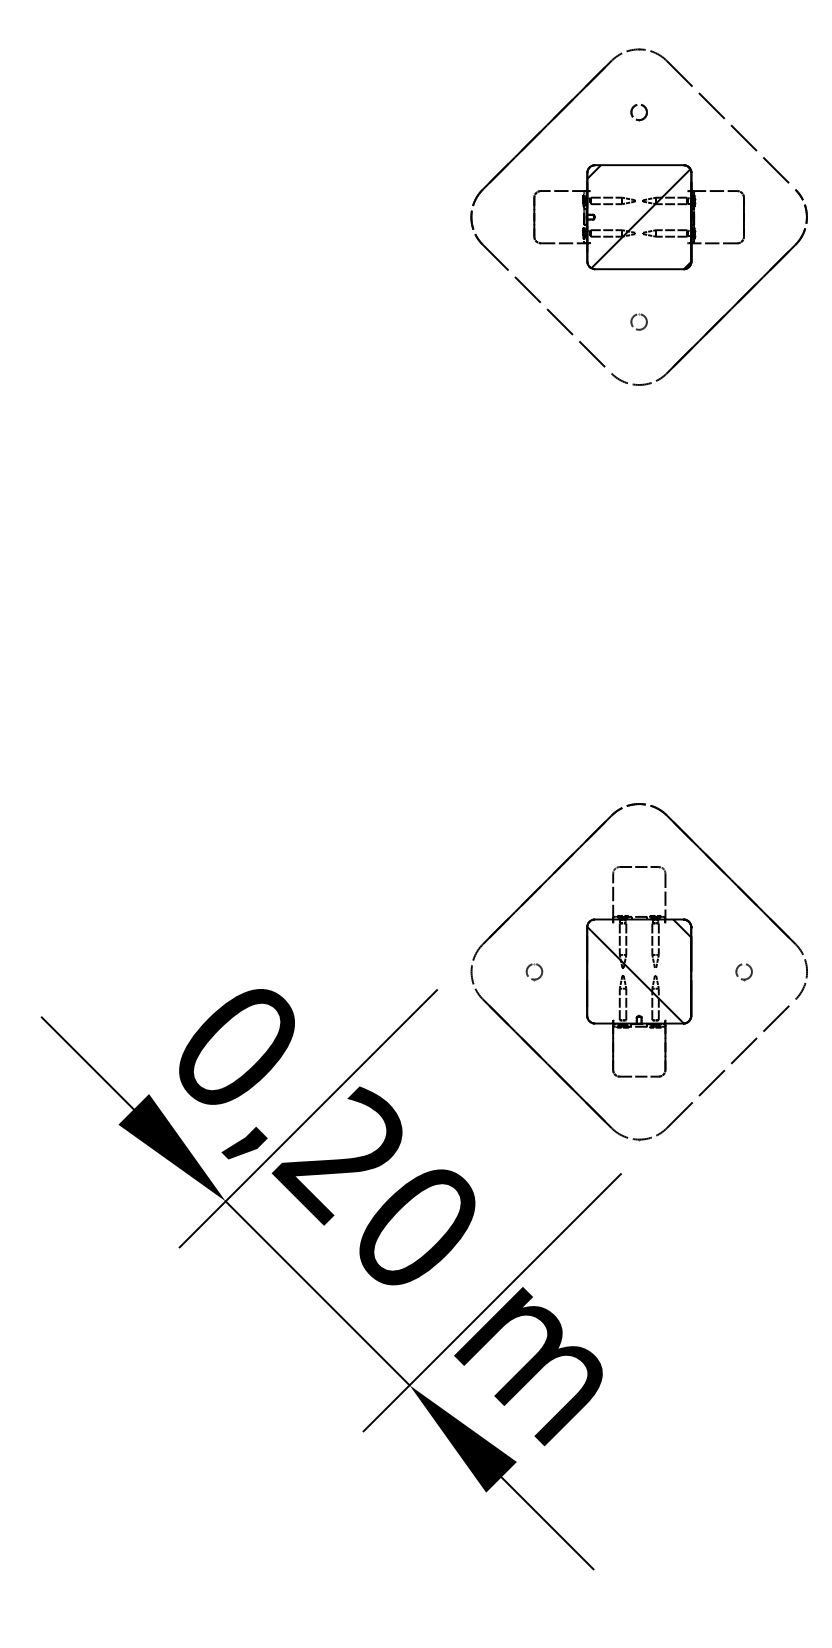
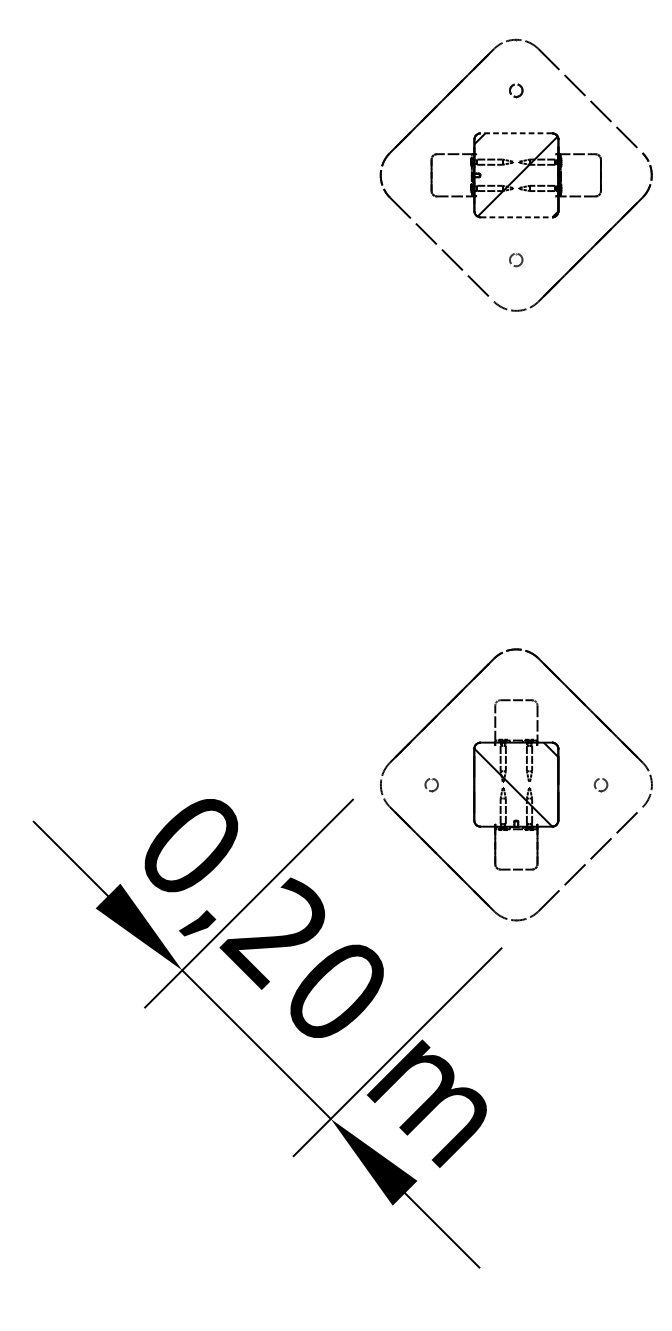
line: (638, 165) -> (515, 133), solid -> dashed
line: (639, 269) -> (516, 217), solid -> dashed

